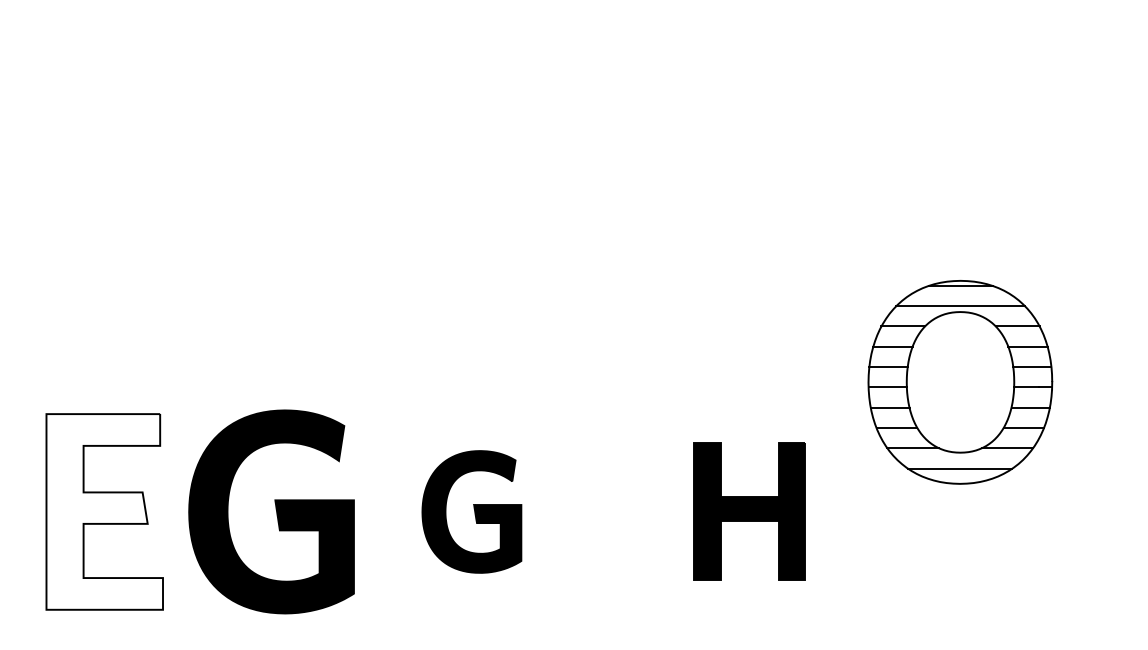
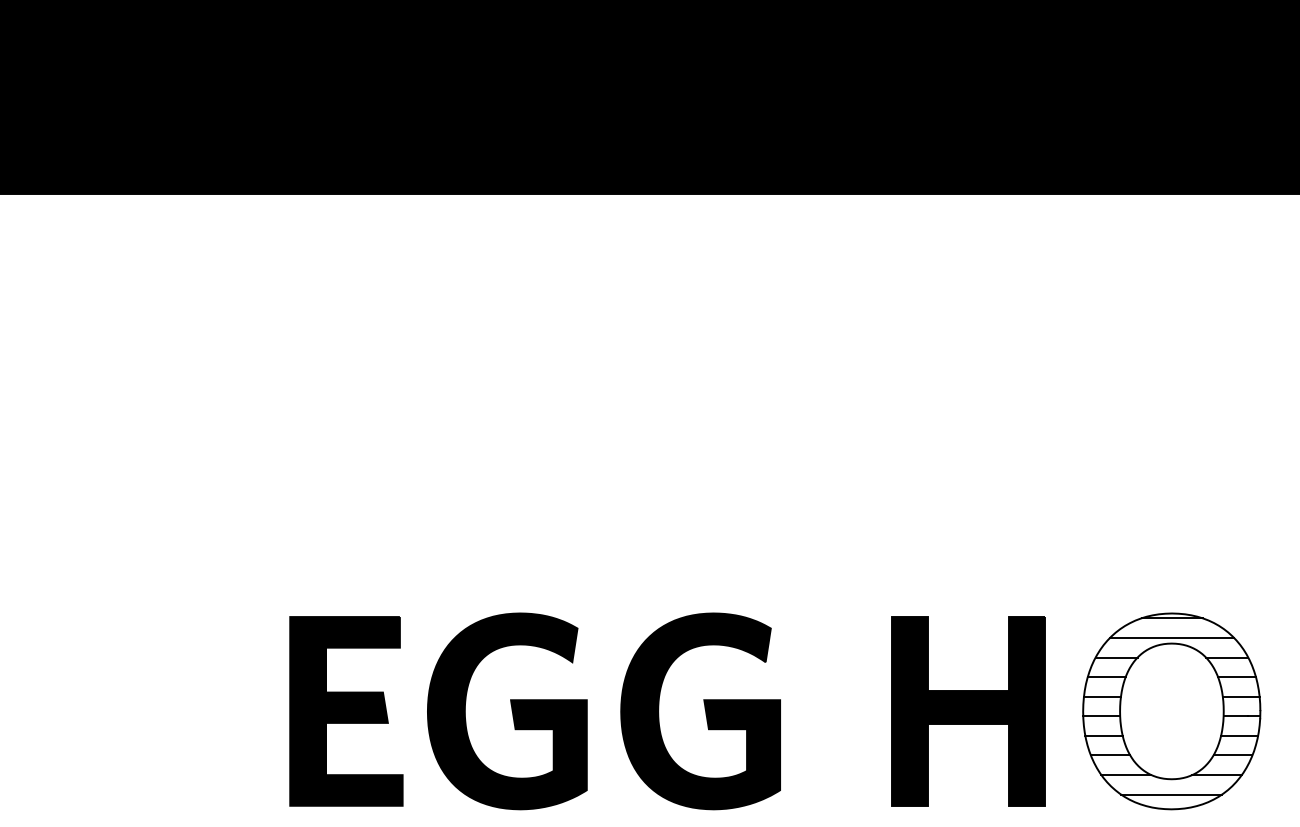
part: (960, 382) -> (1171, 711), moved
fill: (104, 512) -> (346, 711), added
part: (471, 512) -> (700, 711), size x1.67
part: (749, 512) -> (968, 711), size x1.43

